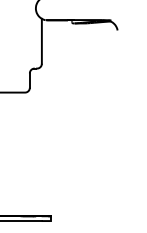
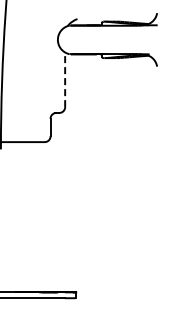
line: (42, 41) -> (65, 79), solid -> dashed

